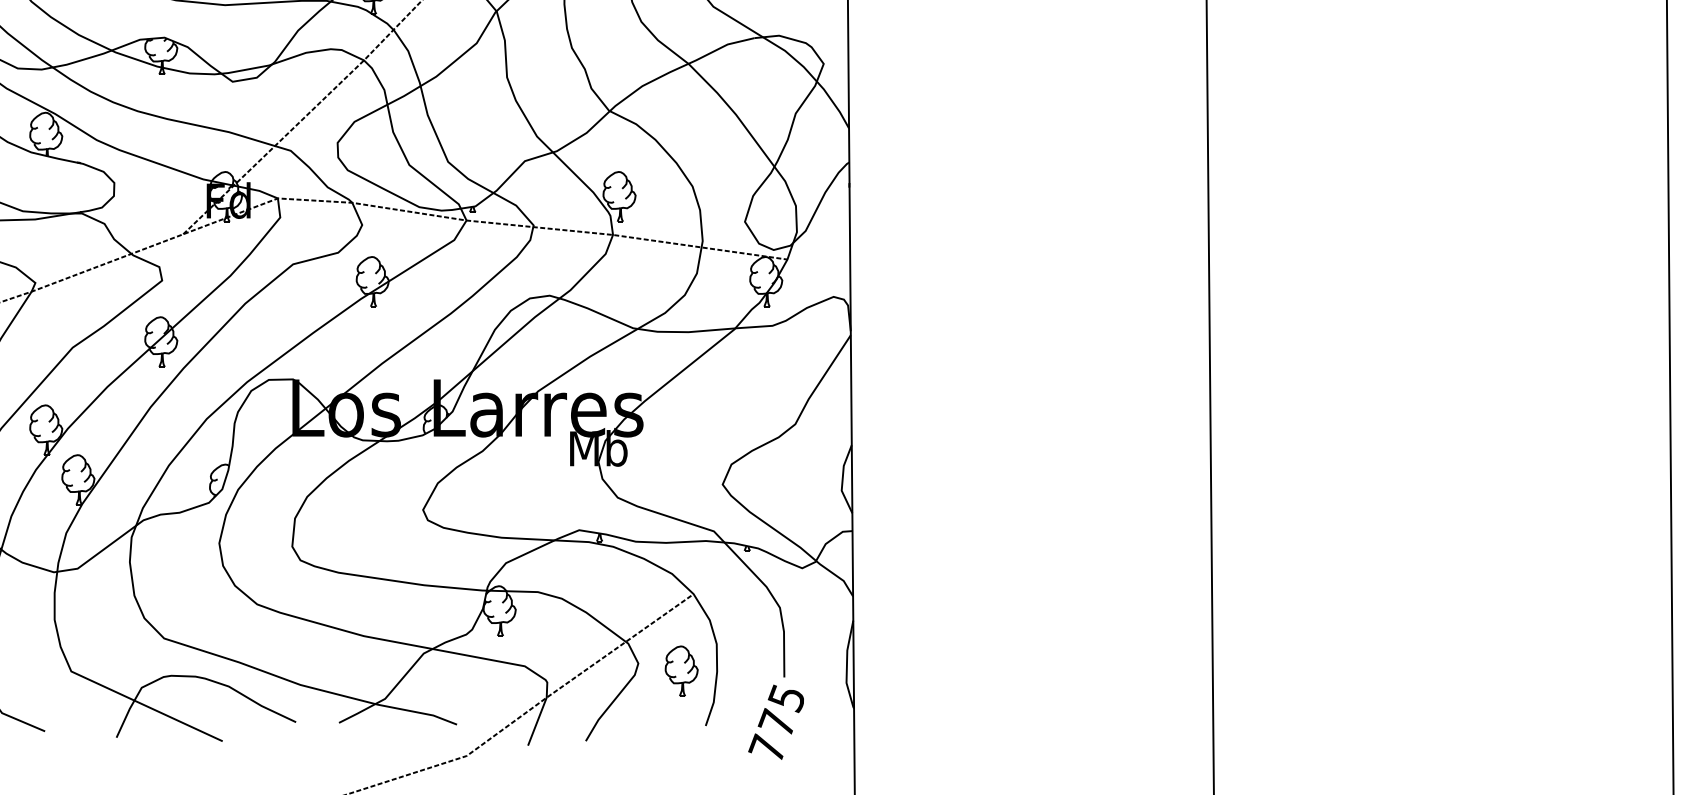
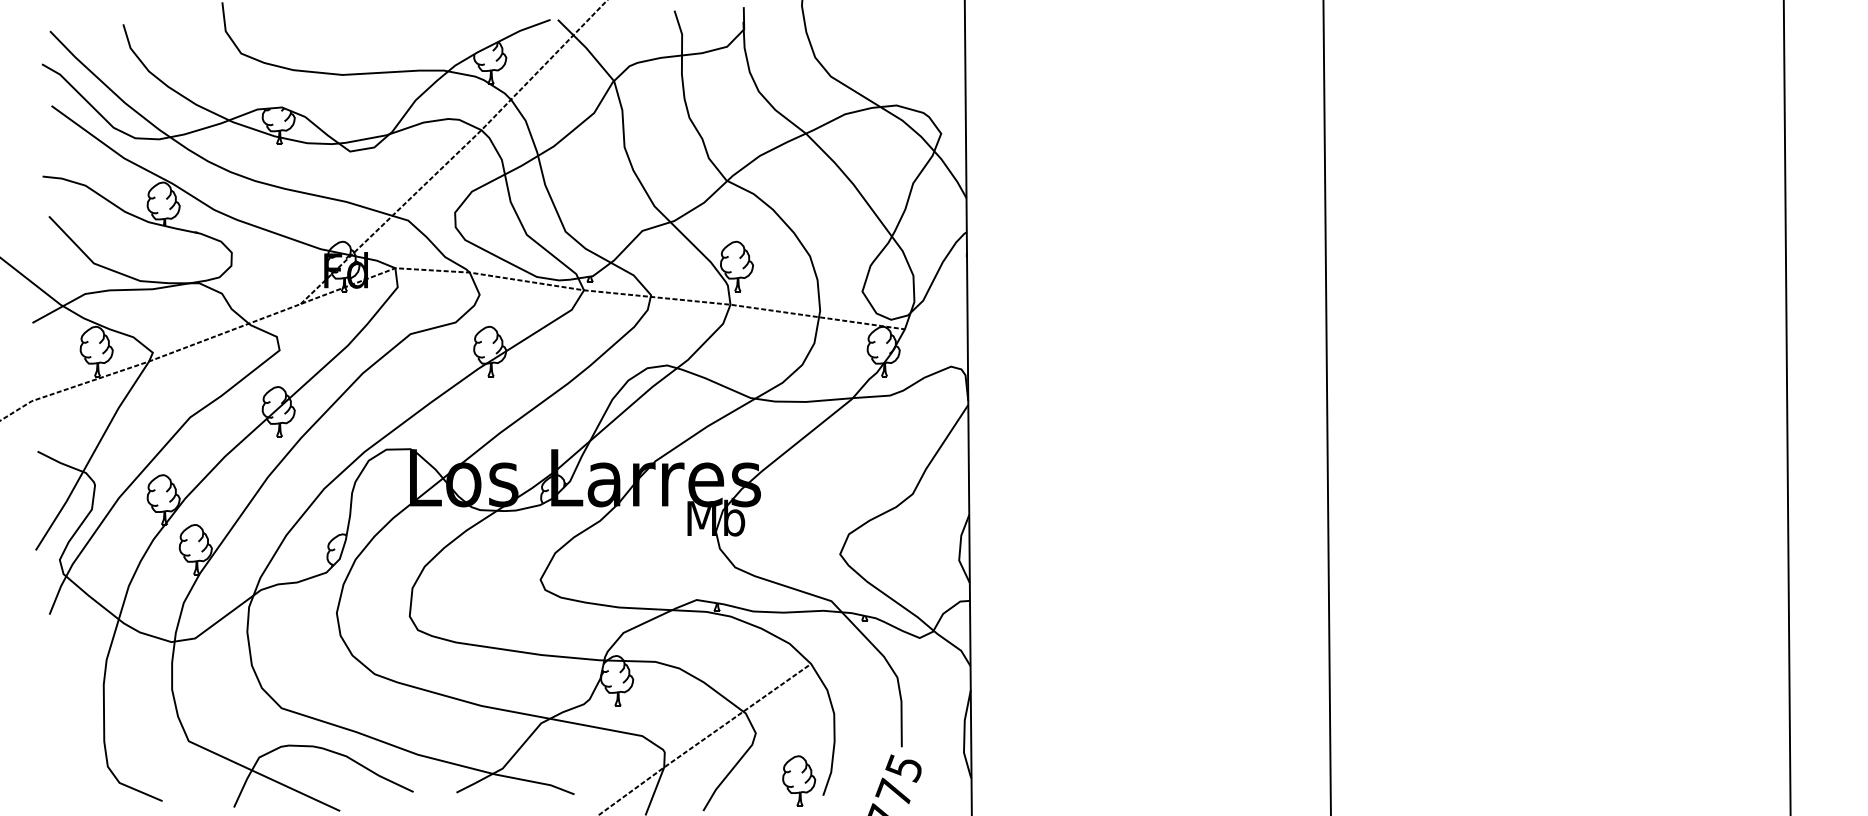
part: (682, 670) -> (799, 780), moved

